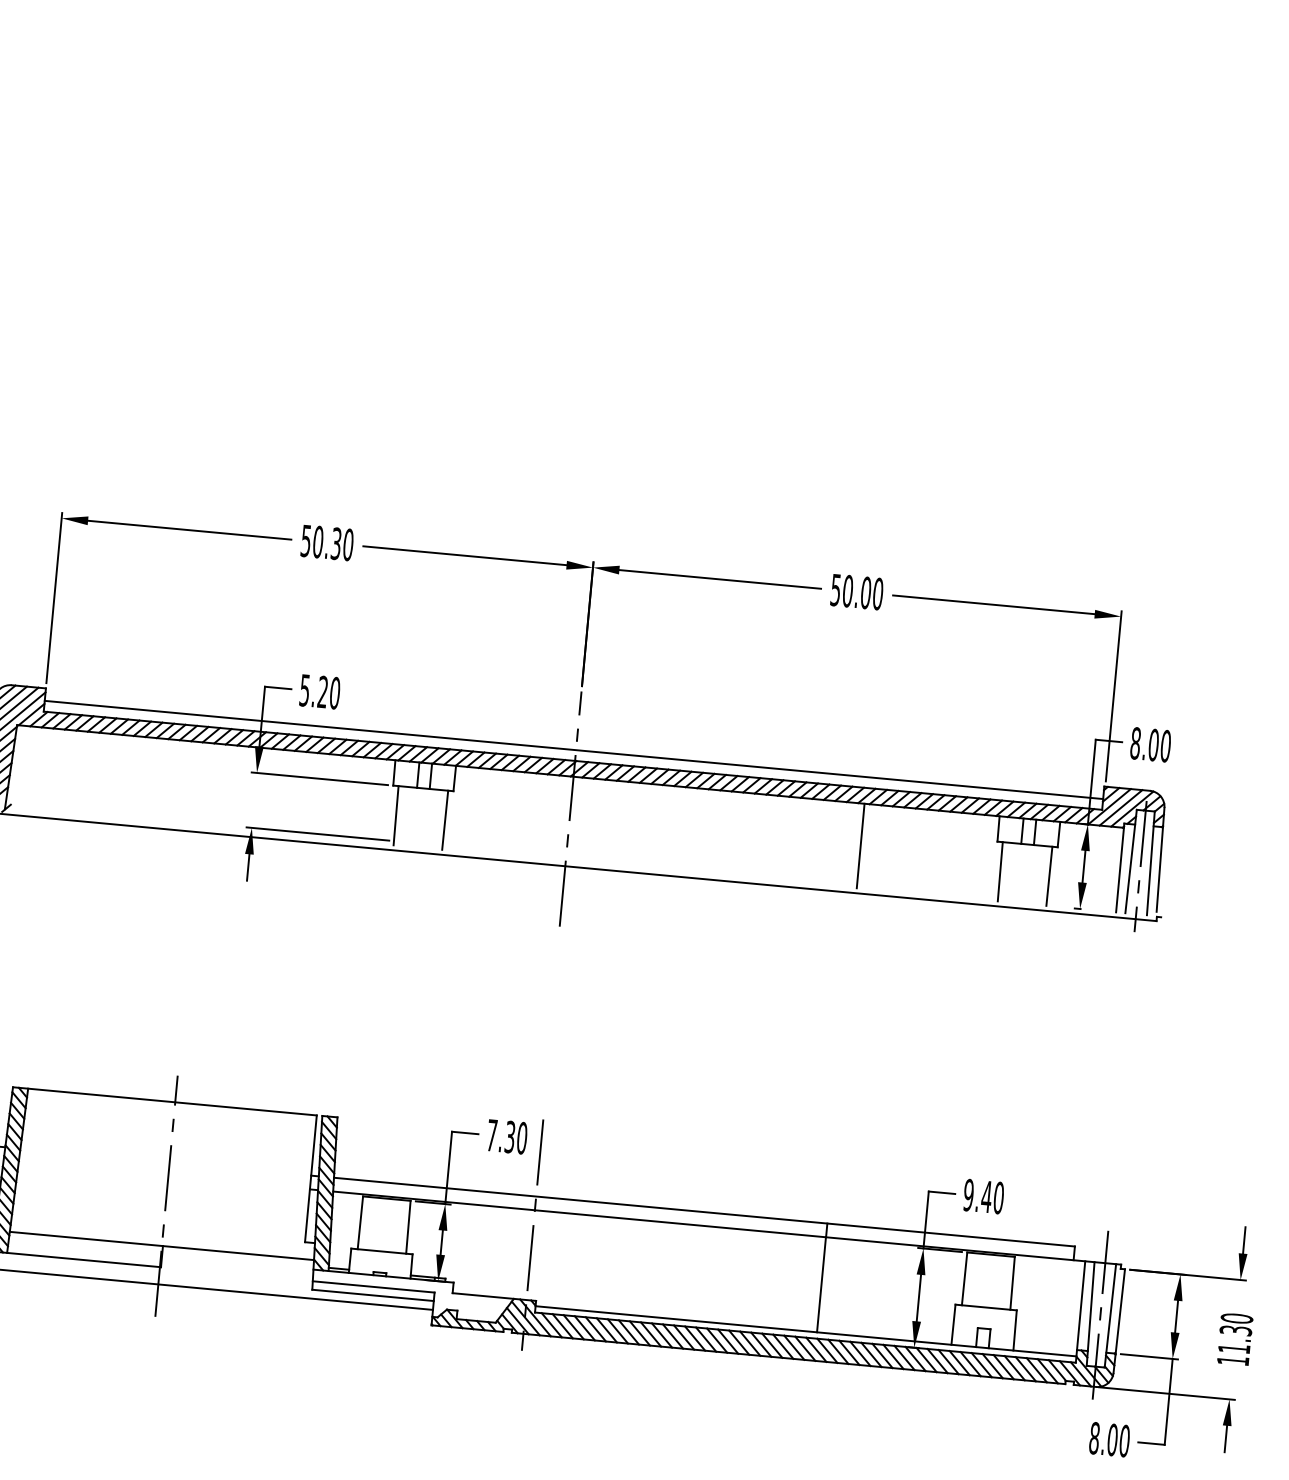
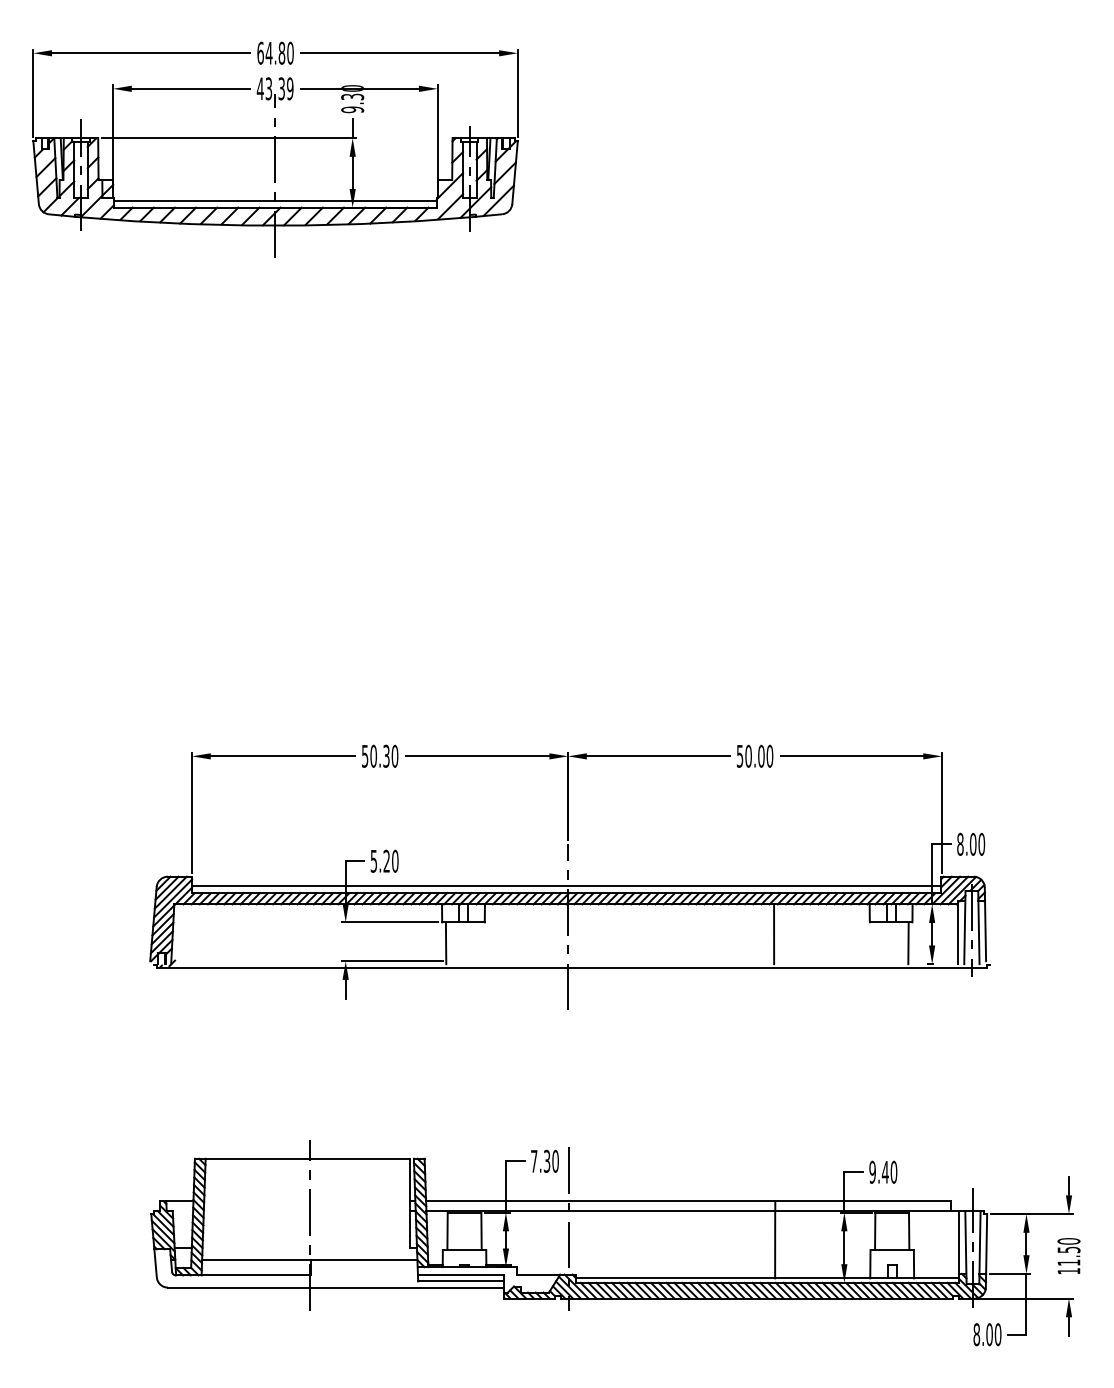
line: (444, 820) -> (480, 943), removed
line: (999, 872) -> (873, 943), removed
text: (1235, 1329) -> (1068, 1249), 11.30 -> 11.50

